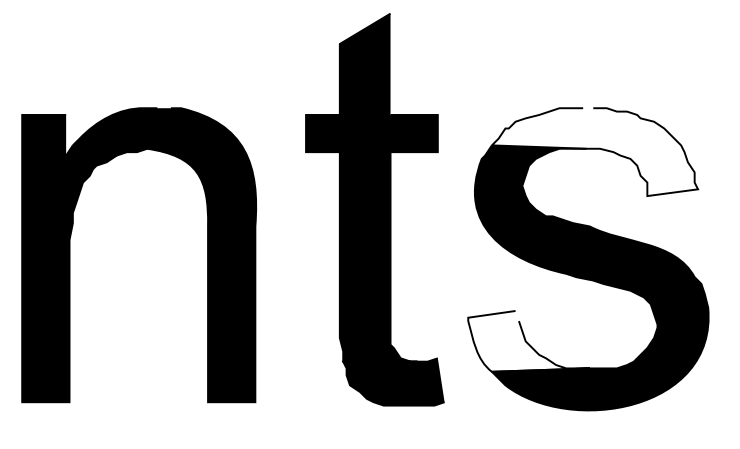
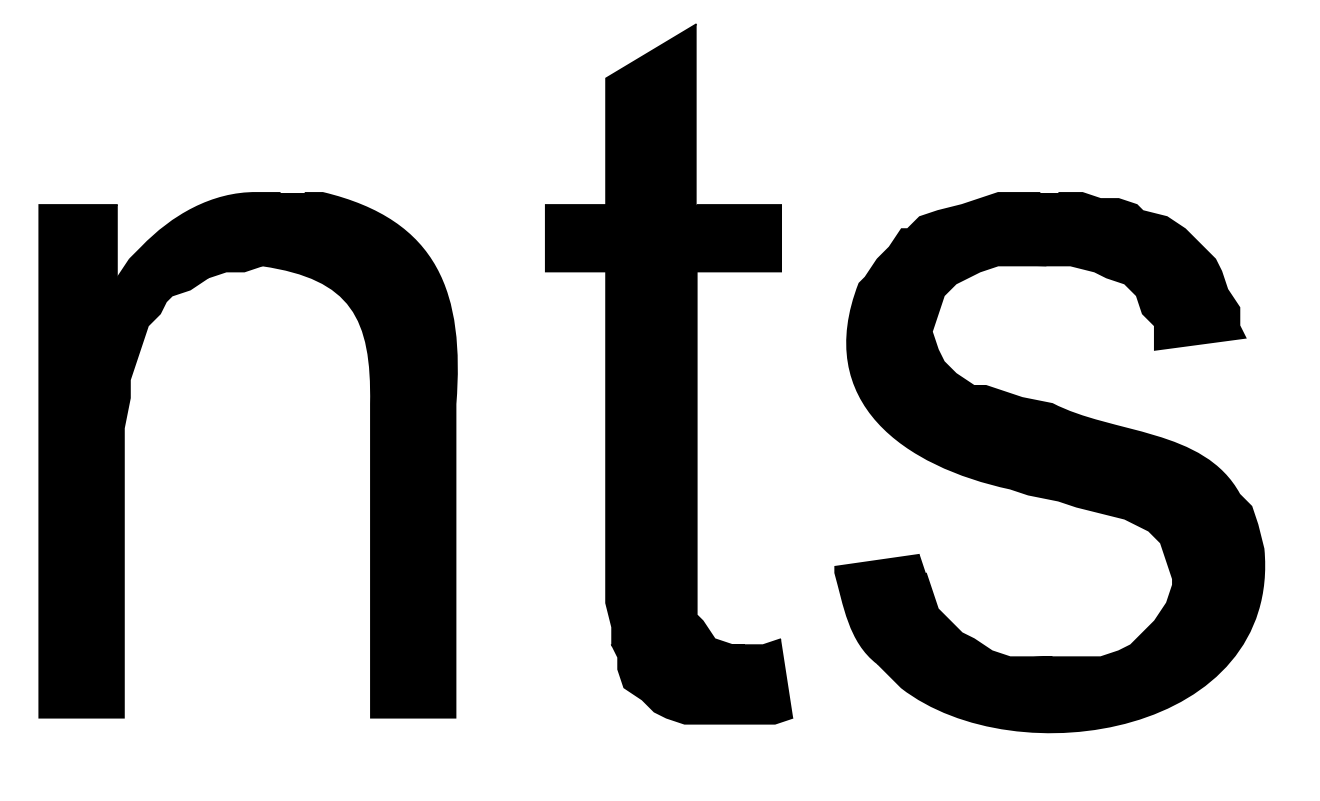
fill: (594, 152) -> (1060, 272), added
fill: (528, 340) -> (942, 607), added

